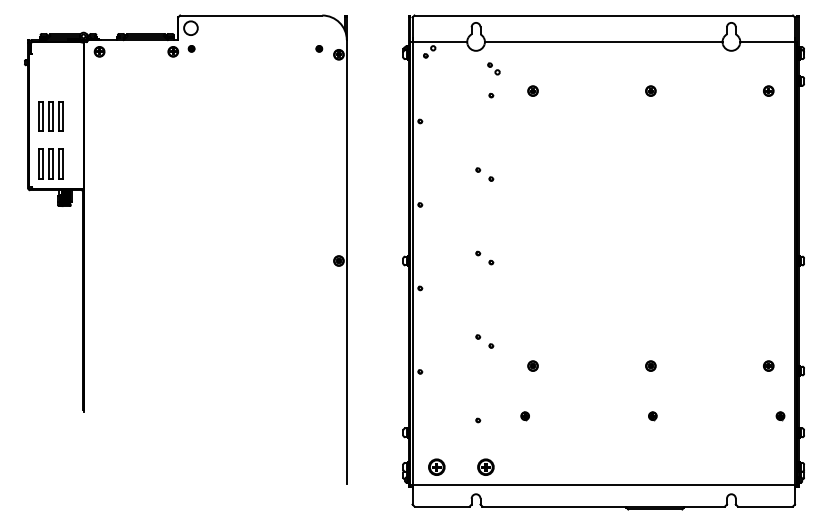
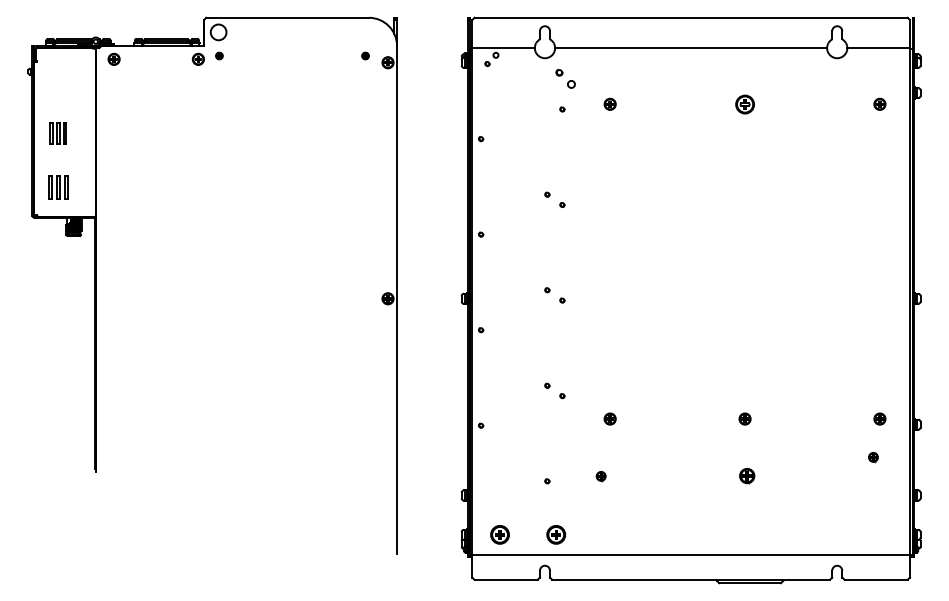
part: (493, 68) -> (564, 78), size x1.4
part: (650, 90) -> (744, 103), size x1.6
part: (51, 116) -> (58, 133), size x0.6
part: (51, 163) -> (58, 187), size x0.7
part: (653, 416) -> (747, 476), size x1.6
part: (780, 416) -> (873, 457), moved

